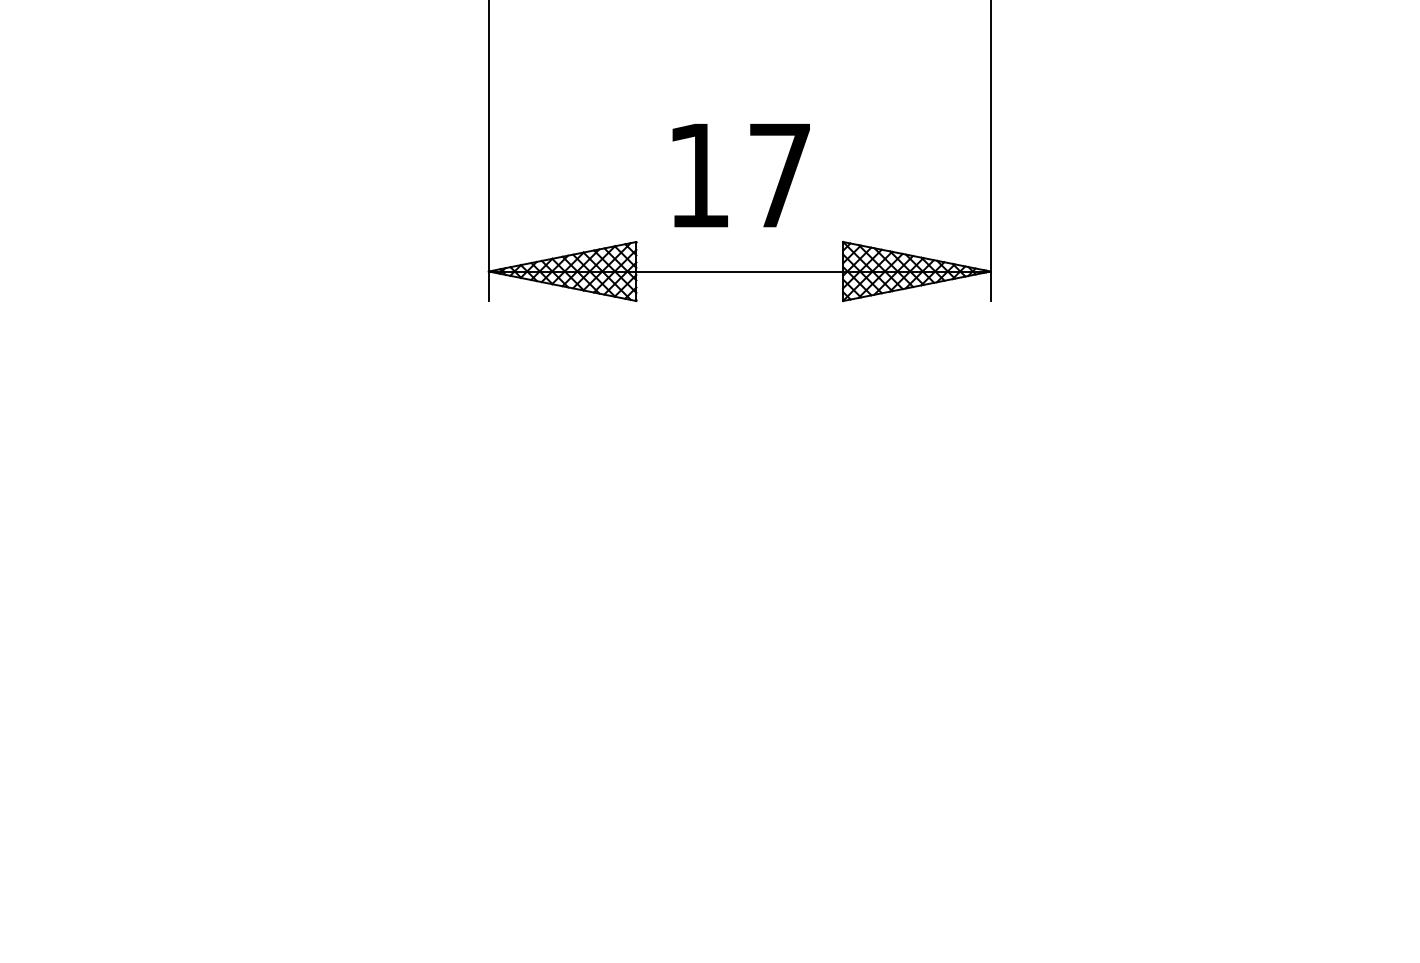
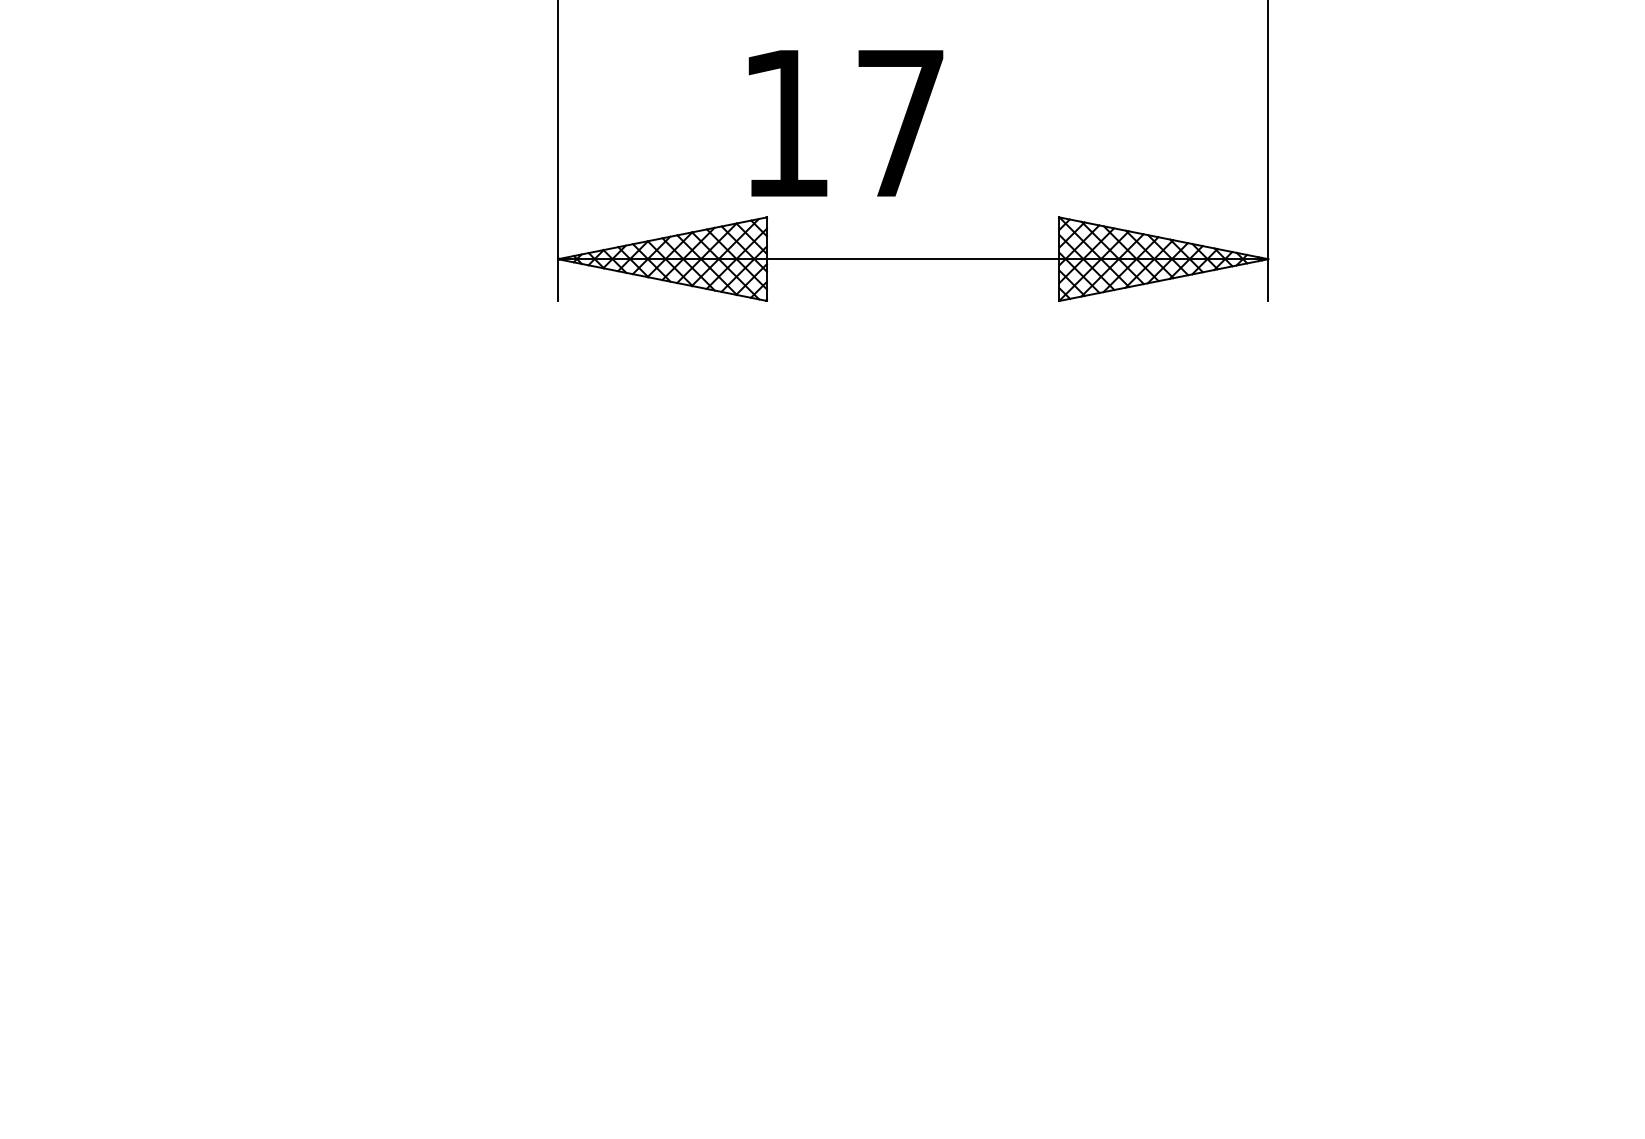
text: (740, 175) -> (844, 123), moved

